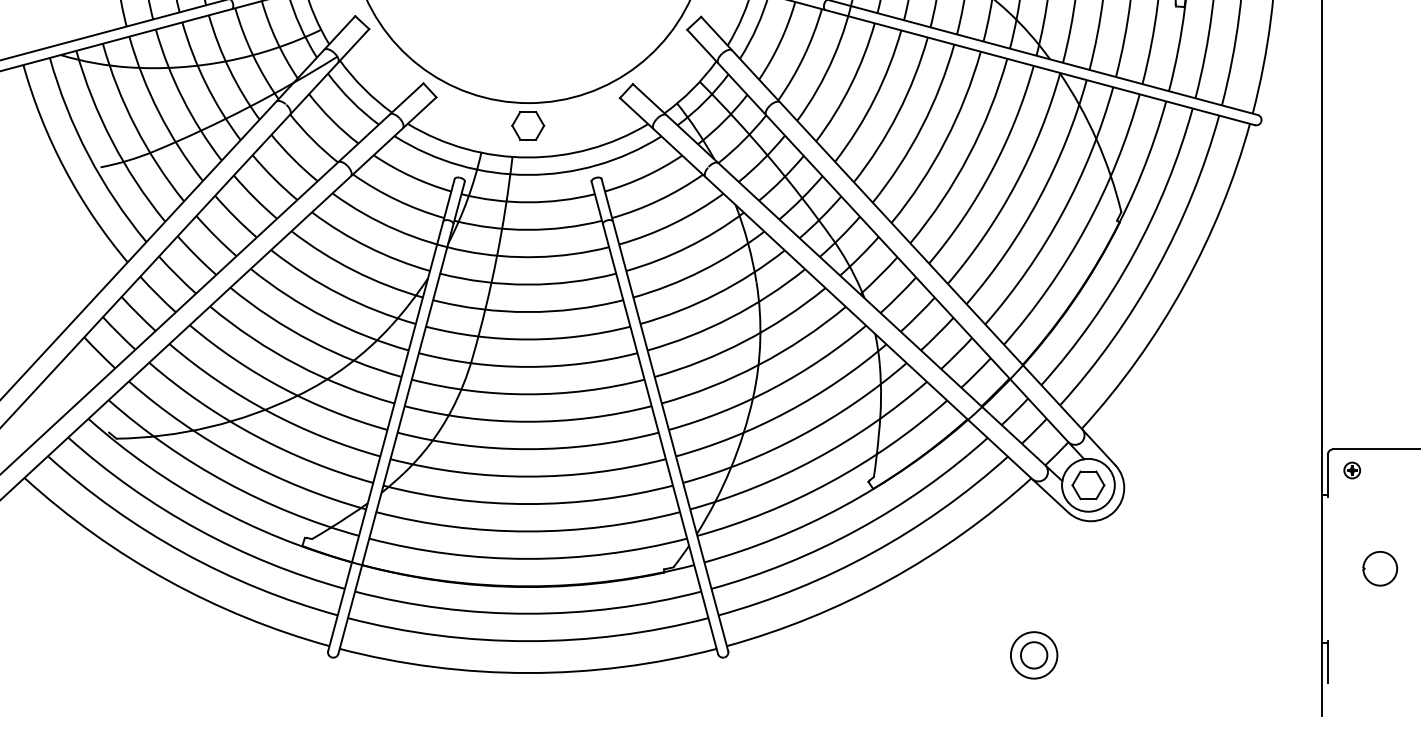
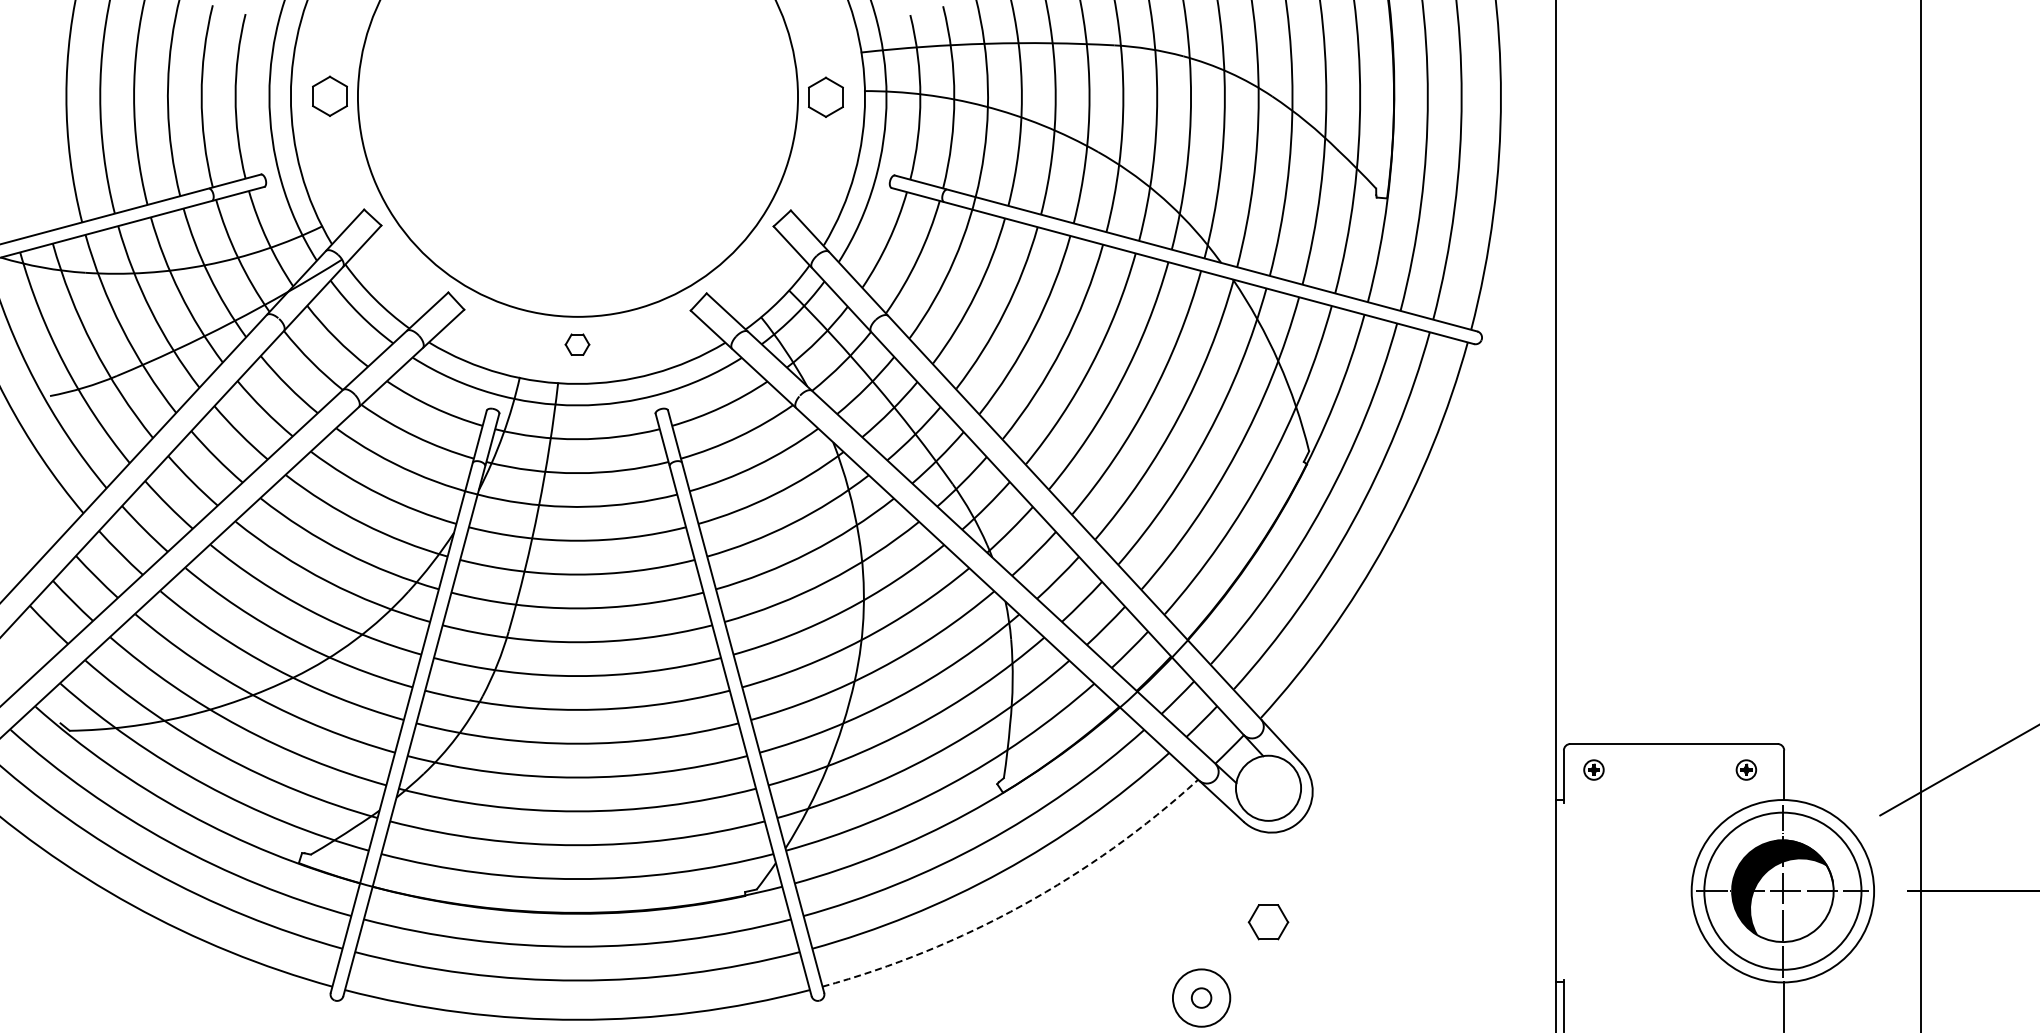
part: (528, 125) -> (577, 344), size x0.6
part: (1088, 485) -> (1268, 922), moved
part: (1380, 568) -> (1628, 890), removed
arc: (888, 580) -> (1022, 905), solid -> dashed
circle: (1034, 654) -> (1201, 997), size x0.6

